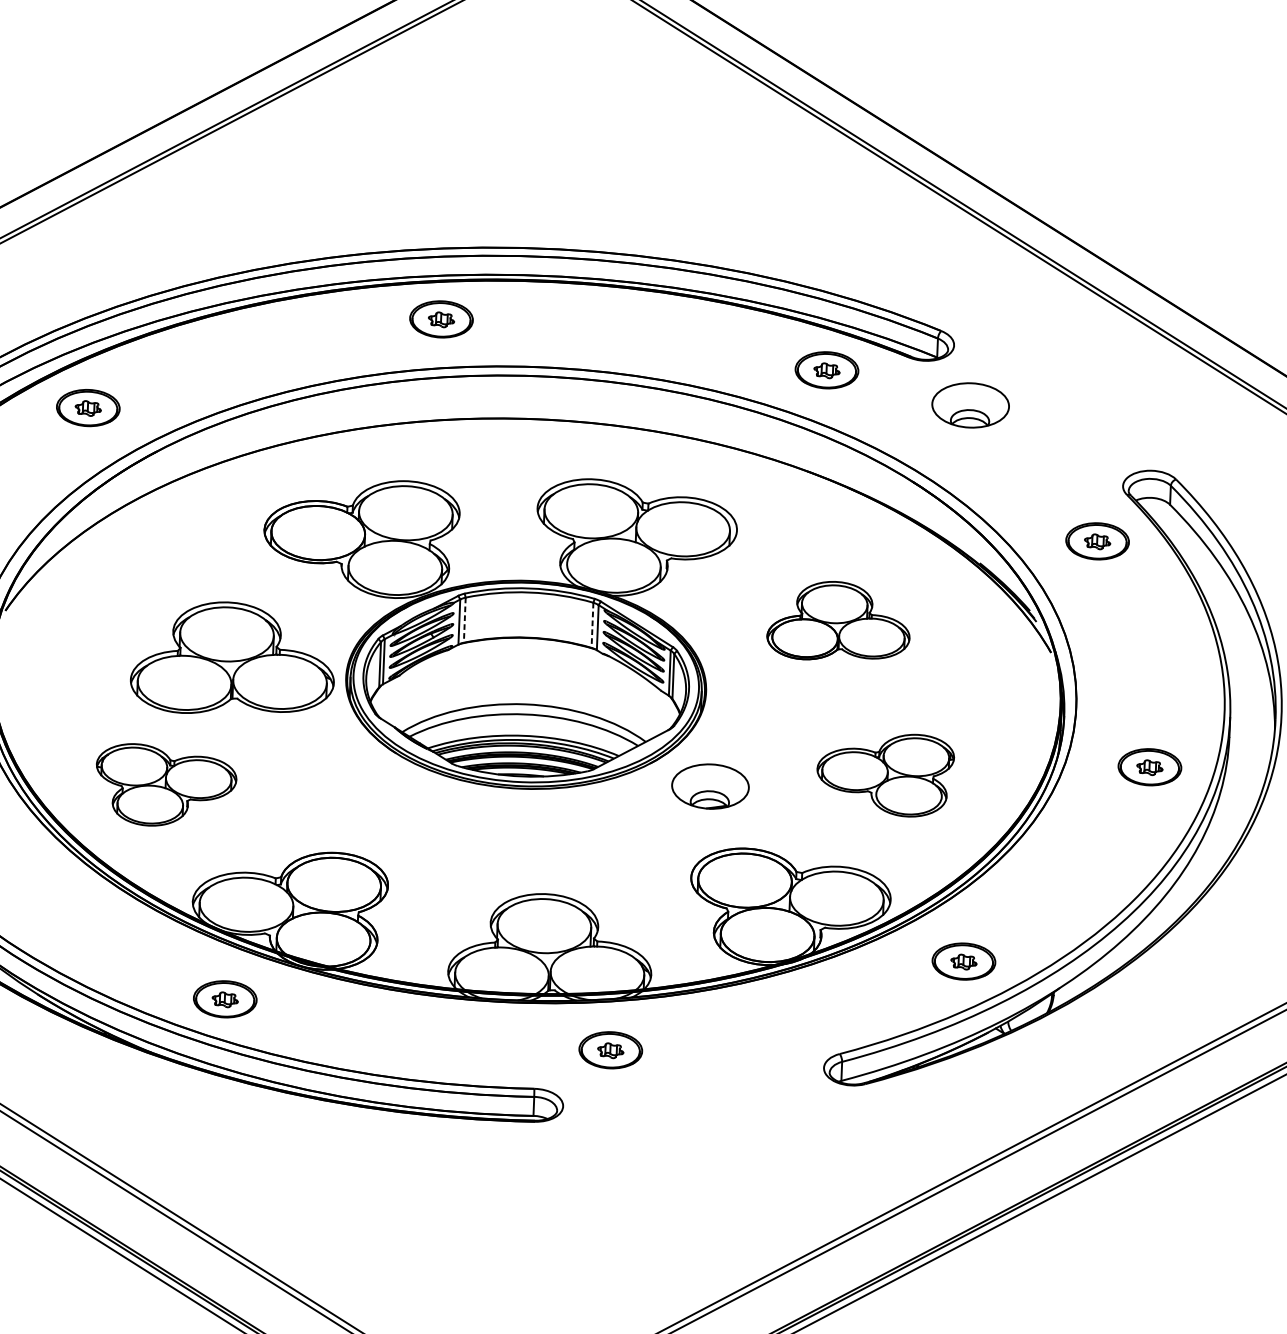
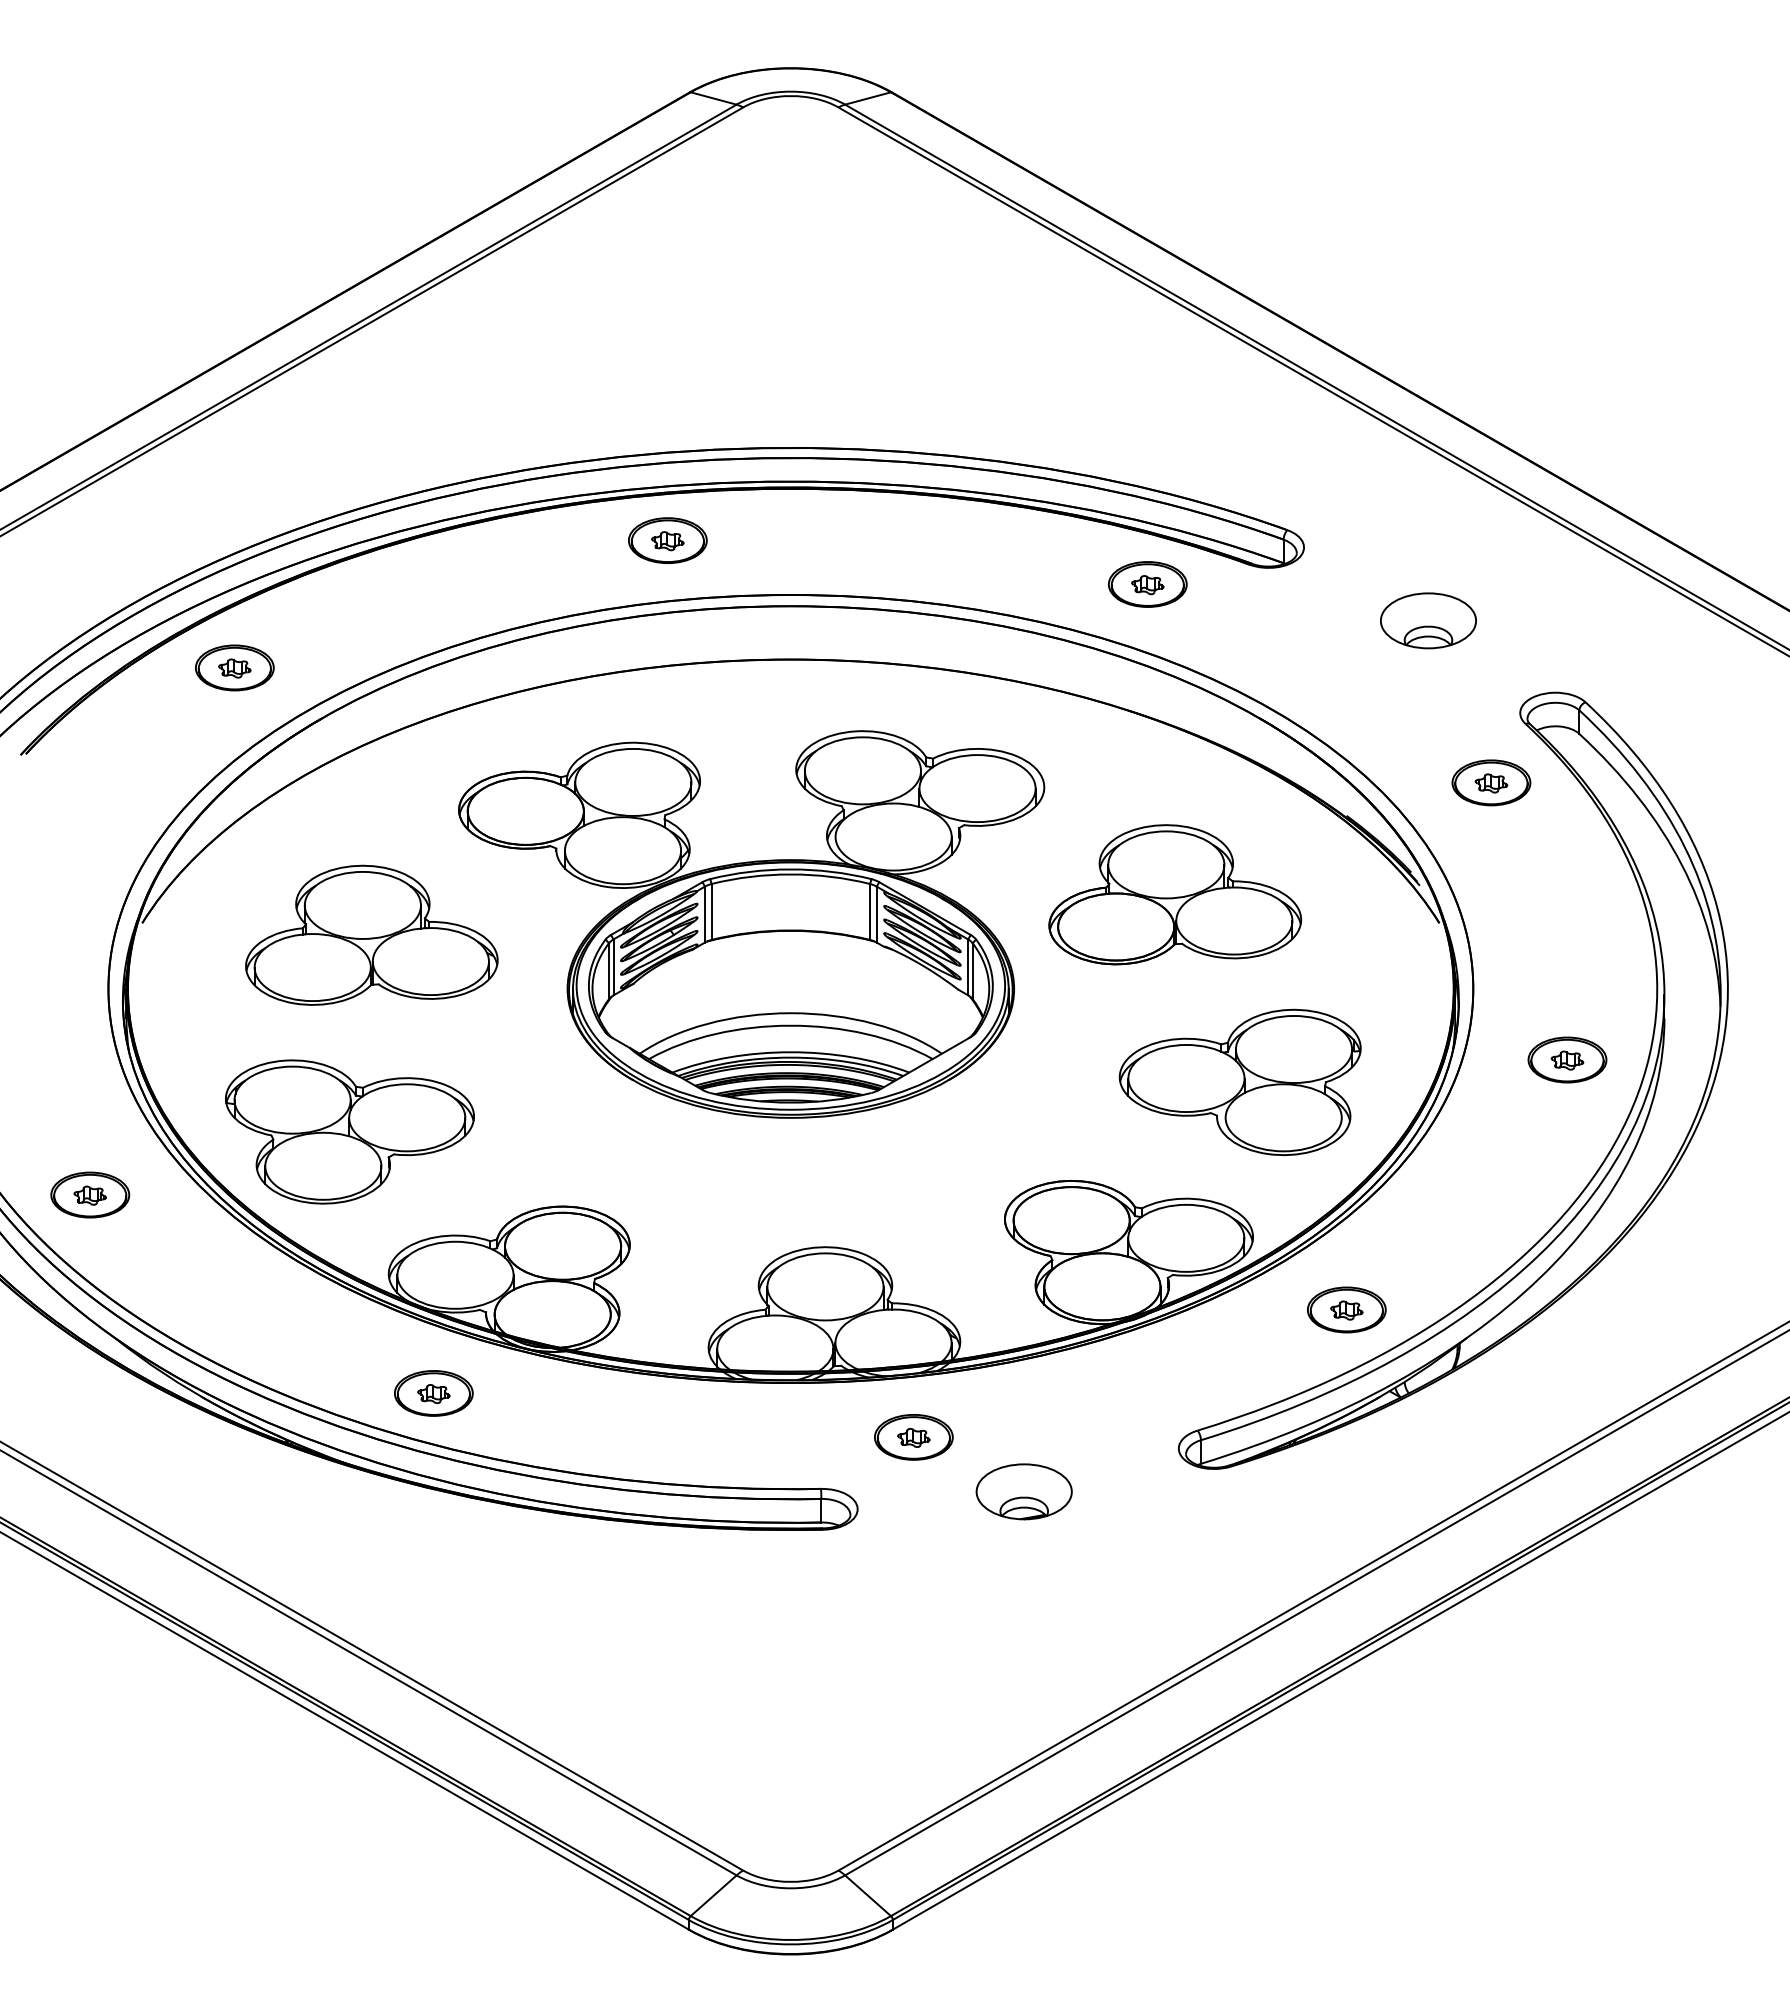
part: (970, 405) -> (1428, 620), moved
line: (464, 619) -> (711, 911), dashed -> solid
part: (839, 621) -> (1175, 894), size x1.43
line: (592, 624) -> (870, 911), dashed -> solid
part: (233, 658) -> (371, 934), moved
part: (884, 773) -> (1239, 1081), size x1.43
part: (165, 785) -> (349, 1131), size x1.43
part: (709, 786) -> (1023, 1491), moved

